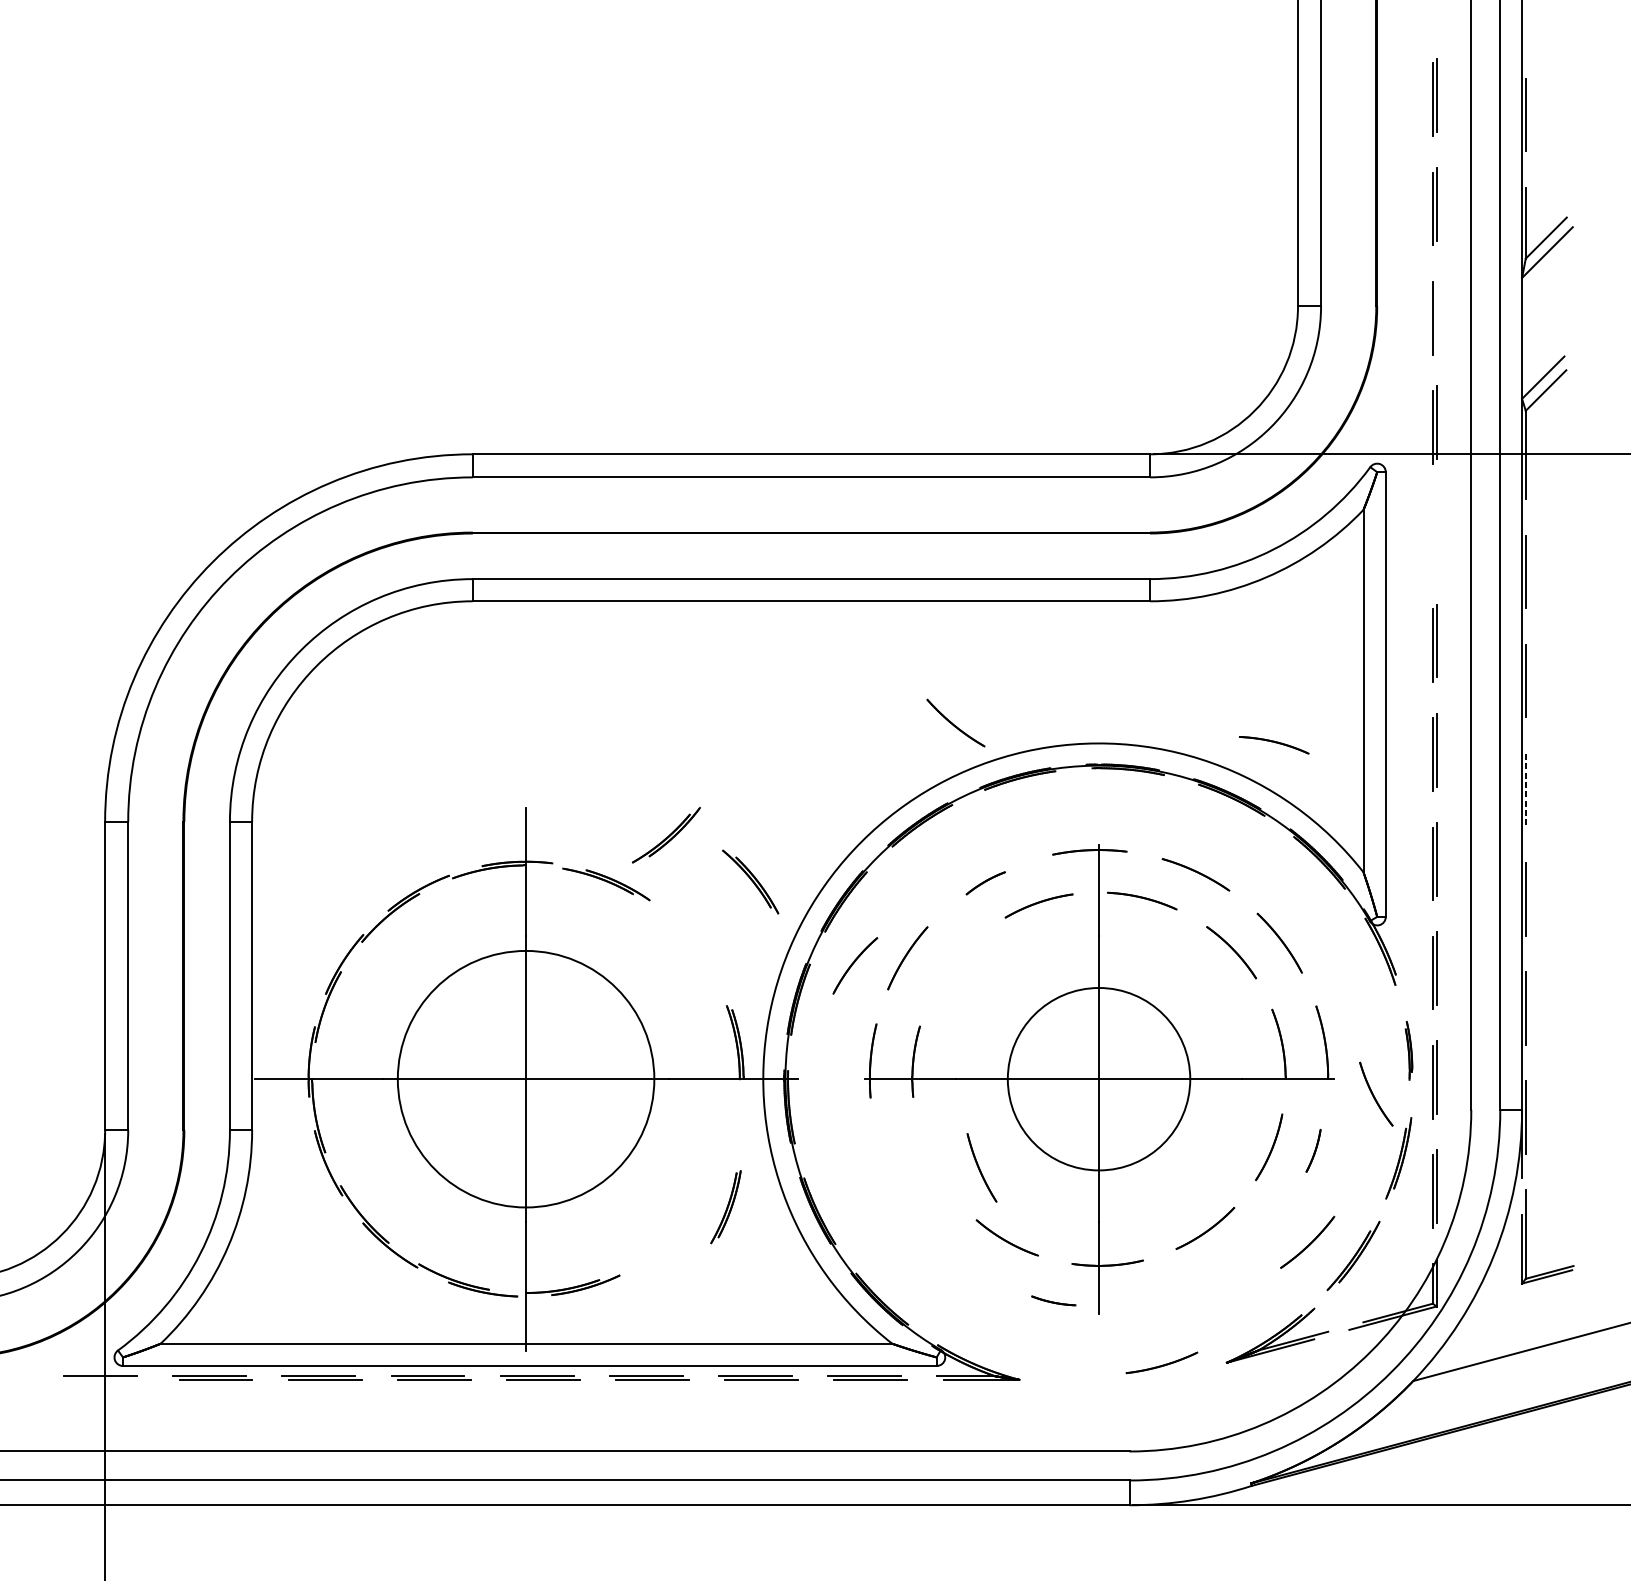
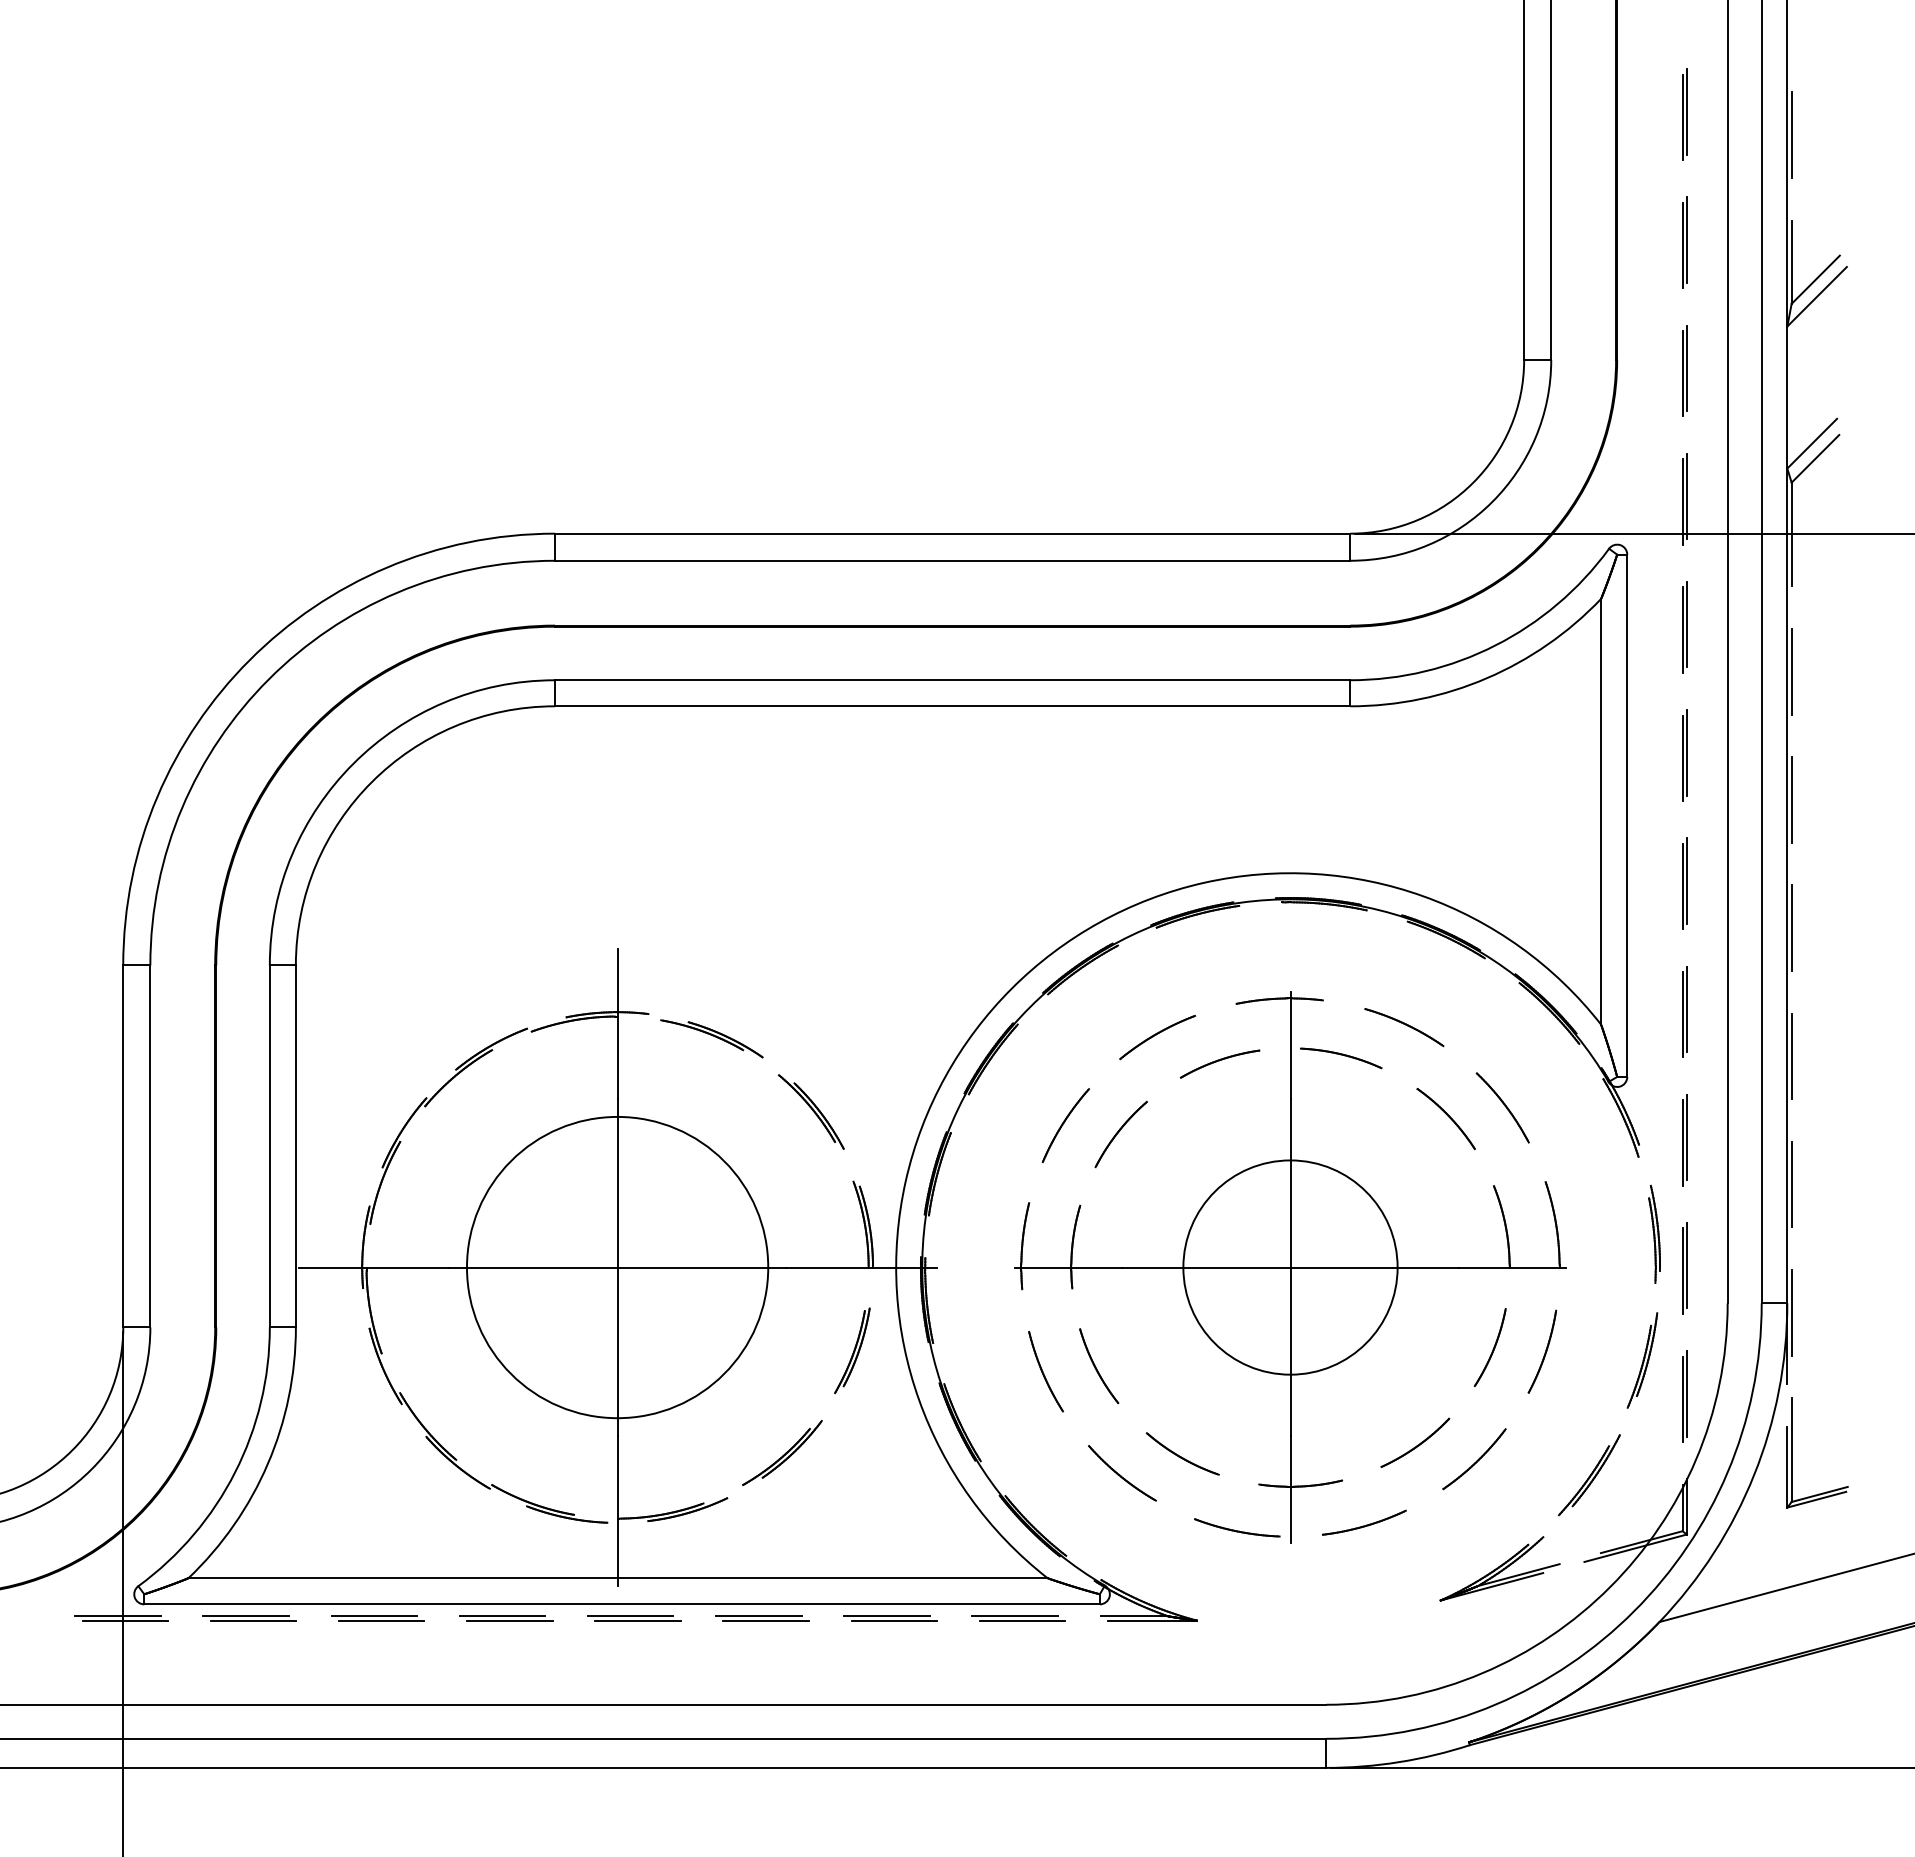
line: (1436, 313) -> (1686, 368), added
part: (1434, 534) -> (1684, 627), added
part: (955, 723) -> (1122, 1473), moved
part: (1274, 745) -> (1496, 875), removed
line: (1525, 790) -> (1791, 928), dashed -> solid
part: (666, 834) -> (782, 1452), moved
part: (750, 881) -> (811, 1111), moved
part: (985, 883) -> (1157, 1037), size x1.67
part: (854, 965) -> (1120, 1134), moved
part: (1408, 1050) -> (1654, 1233), size x1.43
part: (1376, 1094) -> (1099, 1366), moved
part: (1313, 1150) -> (1542, 1351), size x1.67
part: (981, 1167) -> (1045, 1371), moved
part: (726, 1206) -> (852, 1350), moved
part: (1307, 1242) -> (1474, 1459), moved
part: (1053, 1300) -> (1237, 1527), size x1.67
part: (1162, 1362) -> (1364, 1522), moved
line: (106, 1379) -> (124, 1620), added

